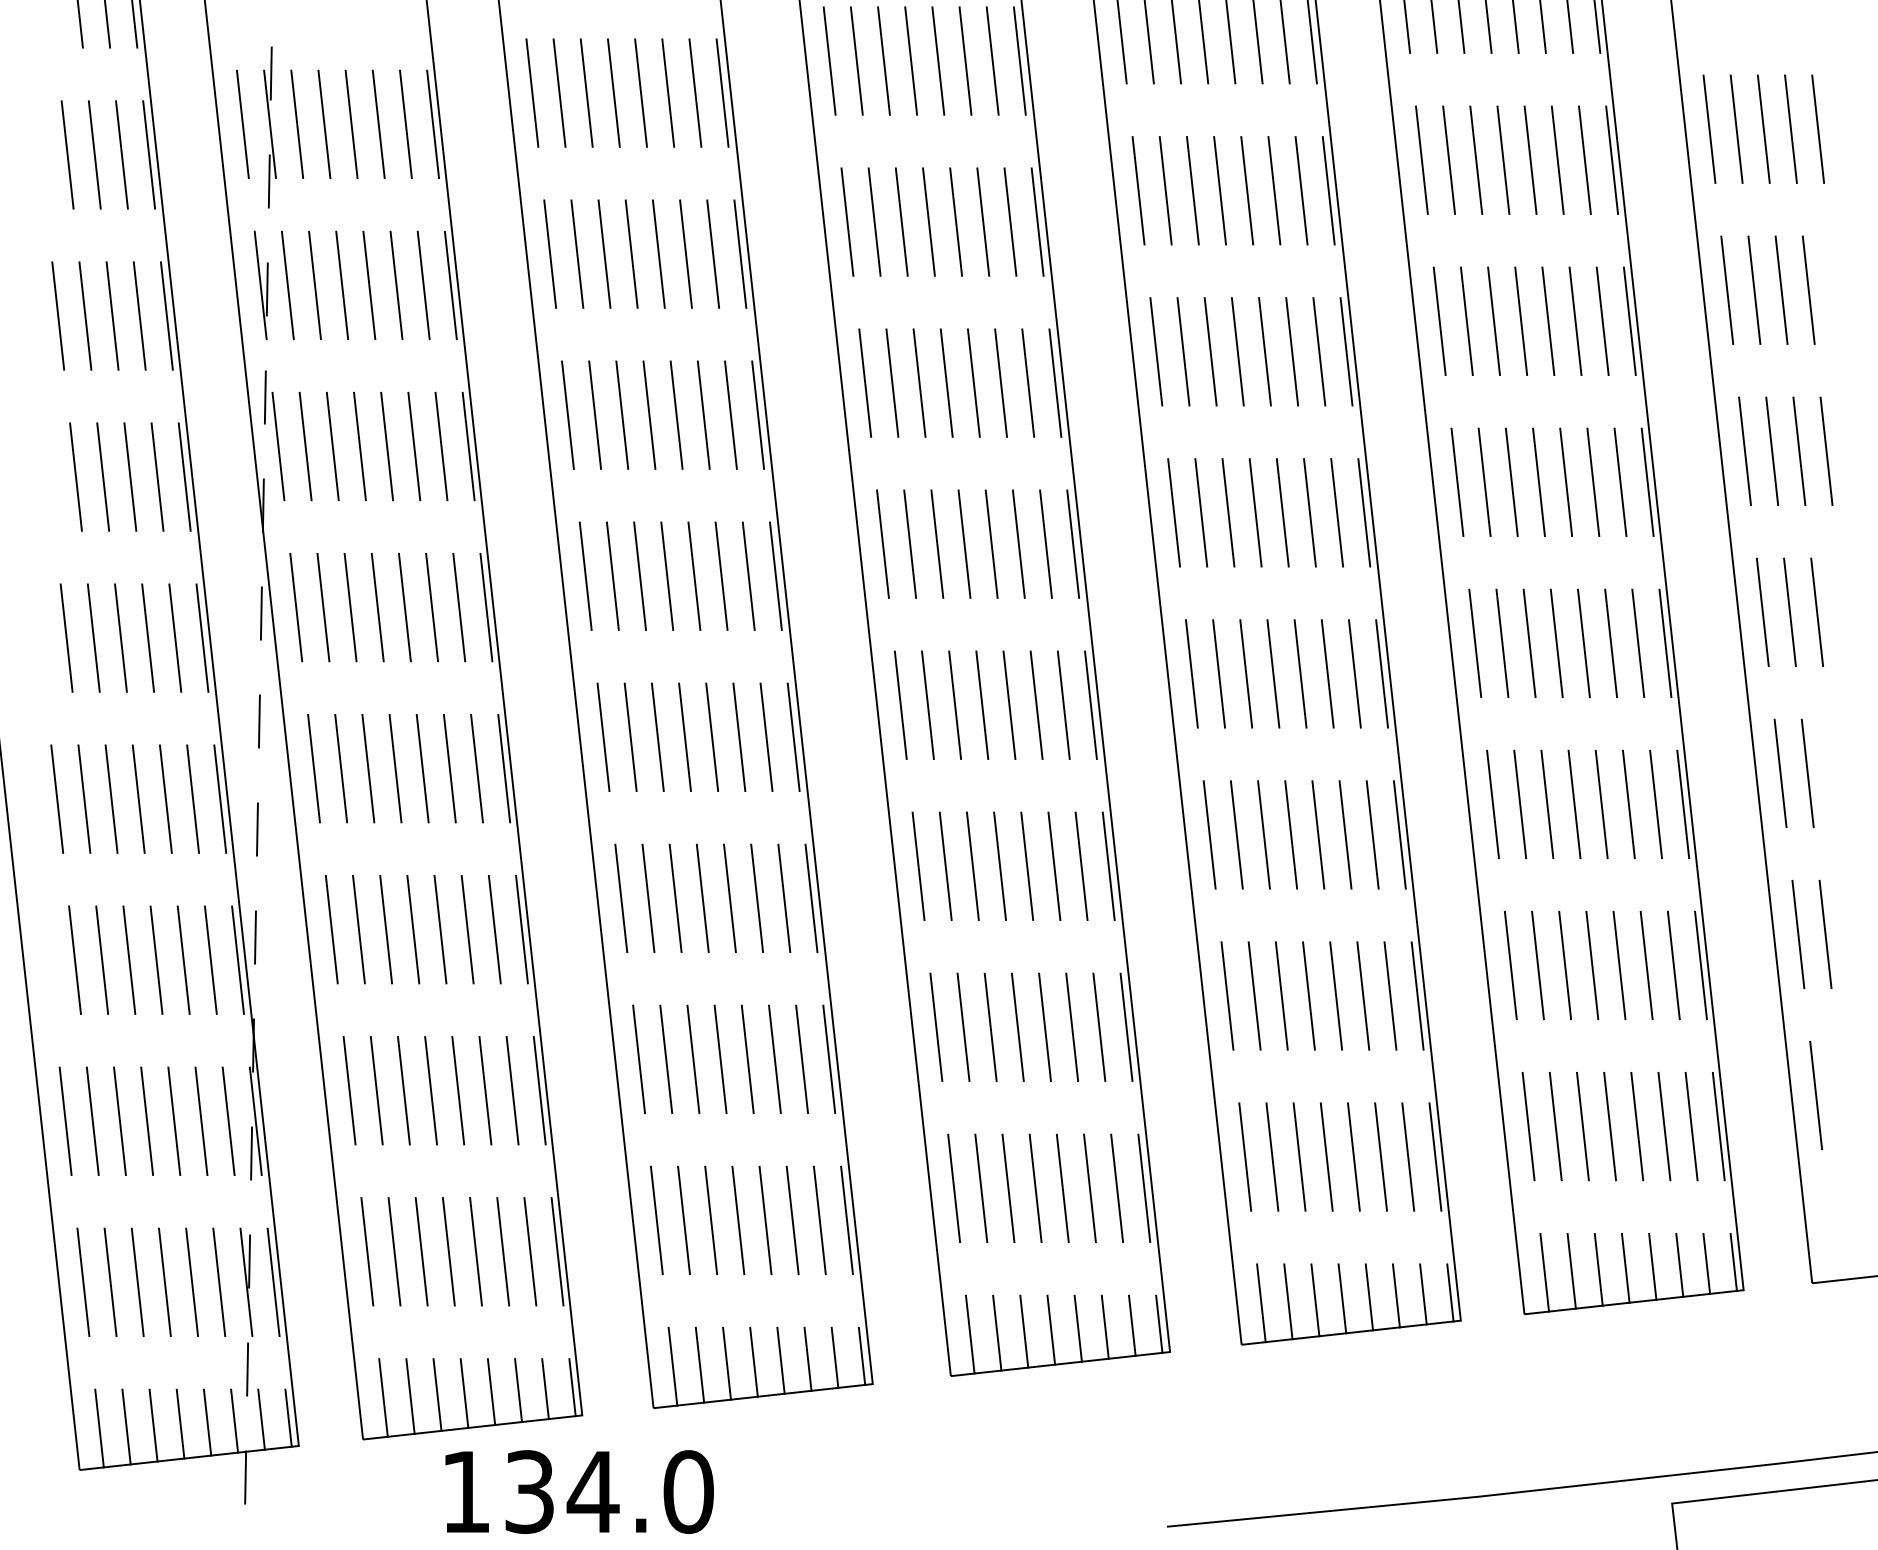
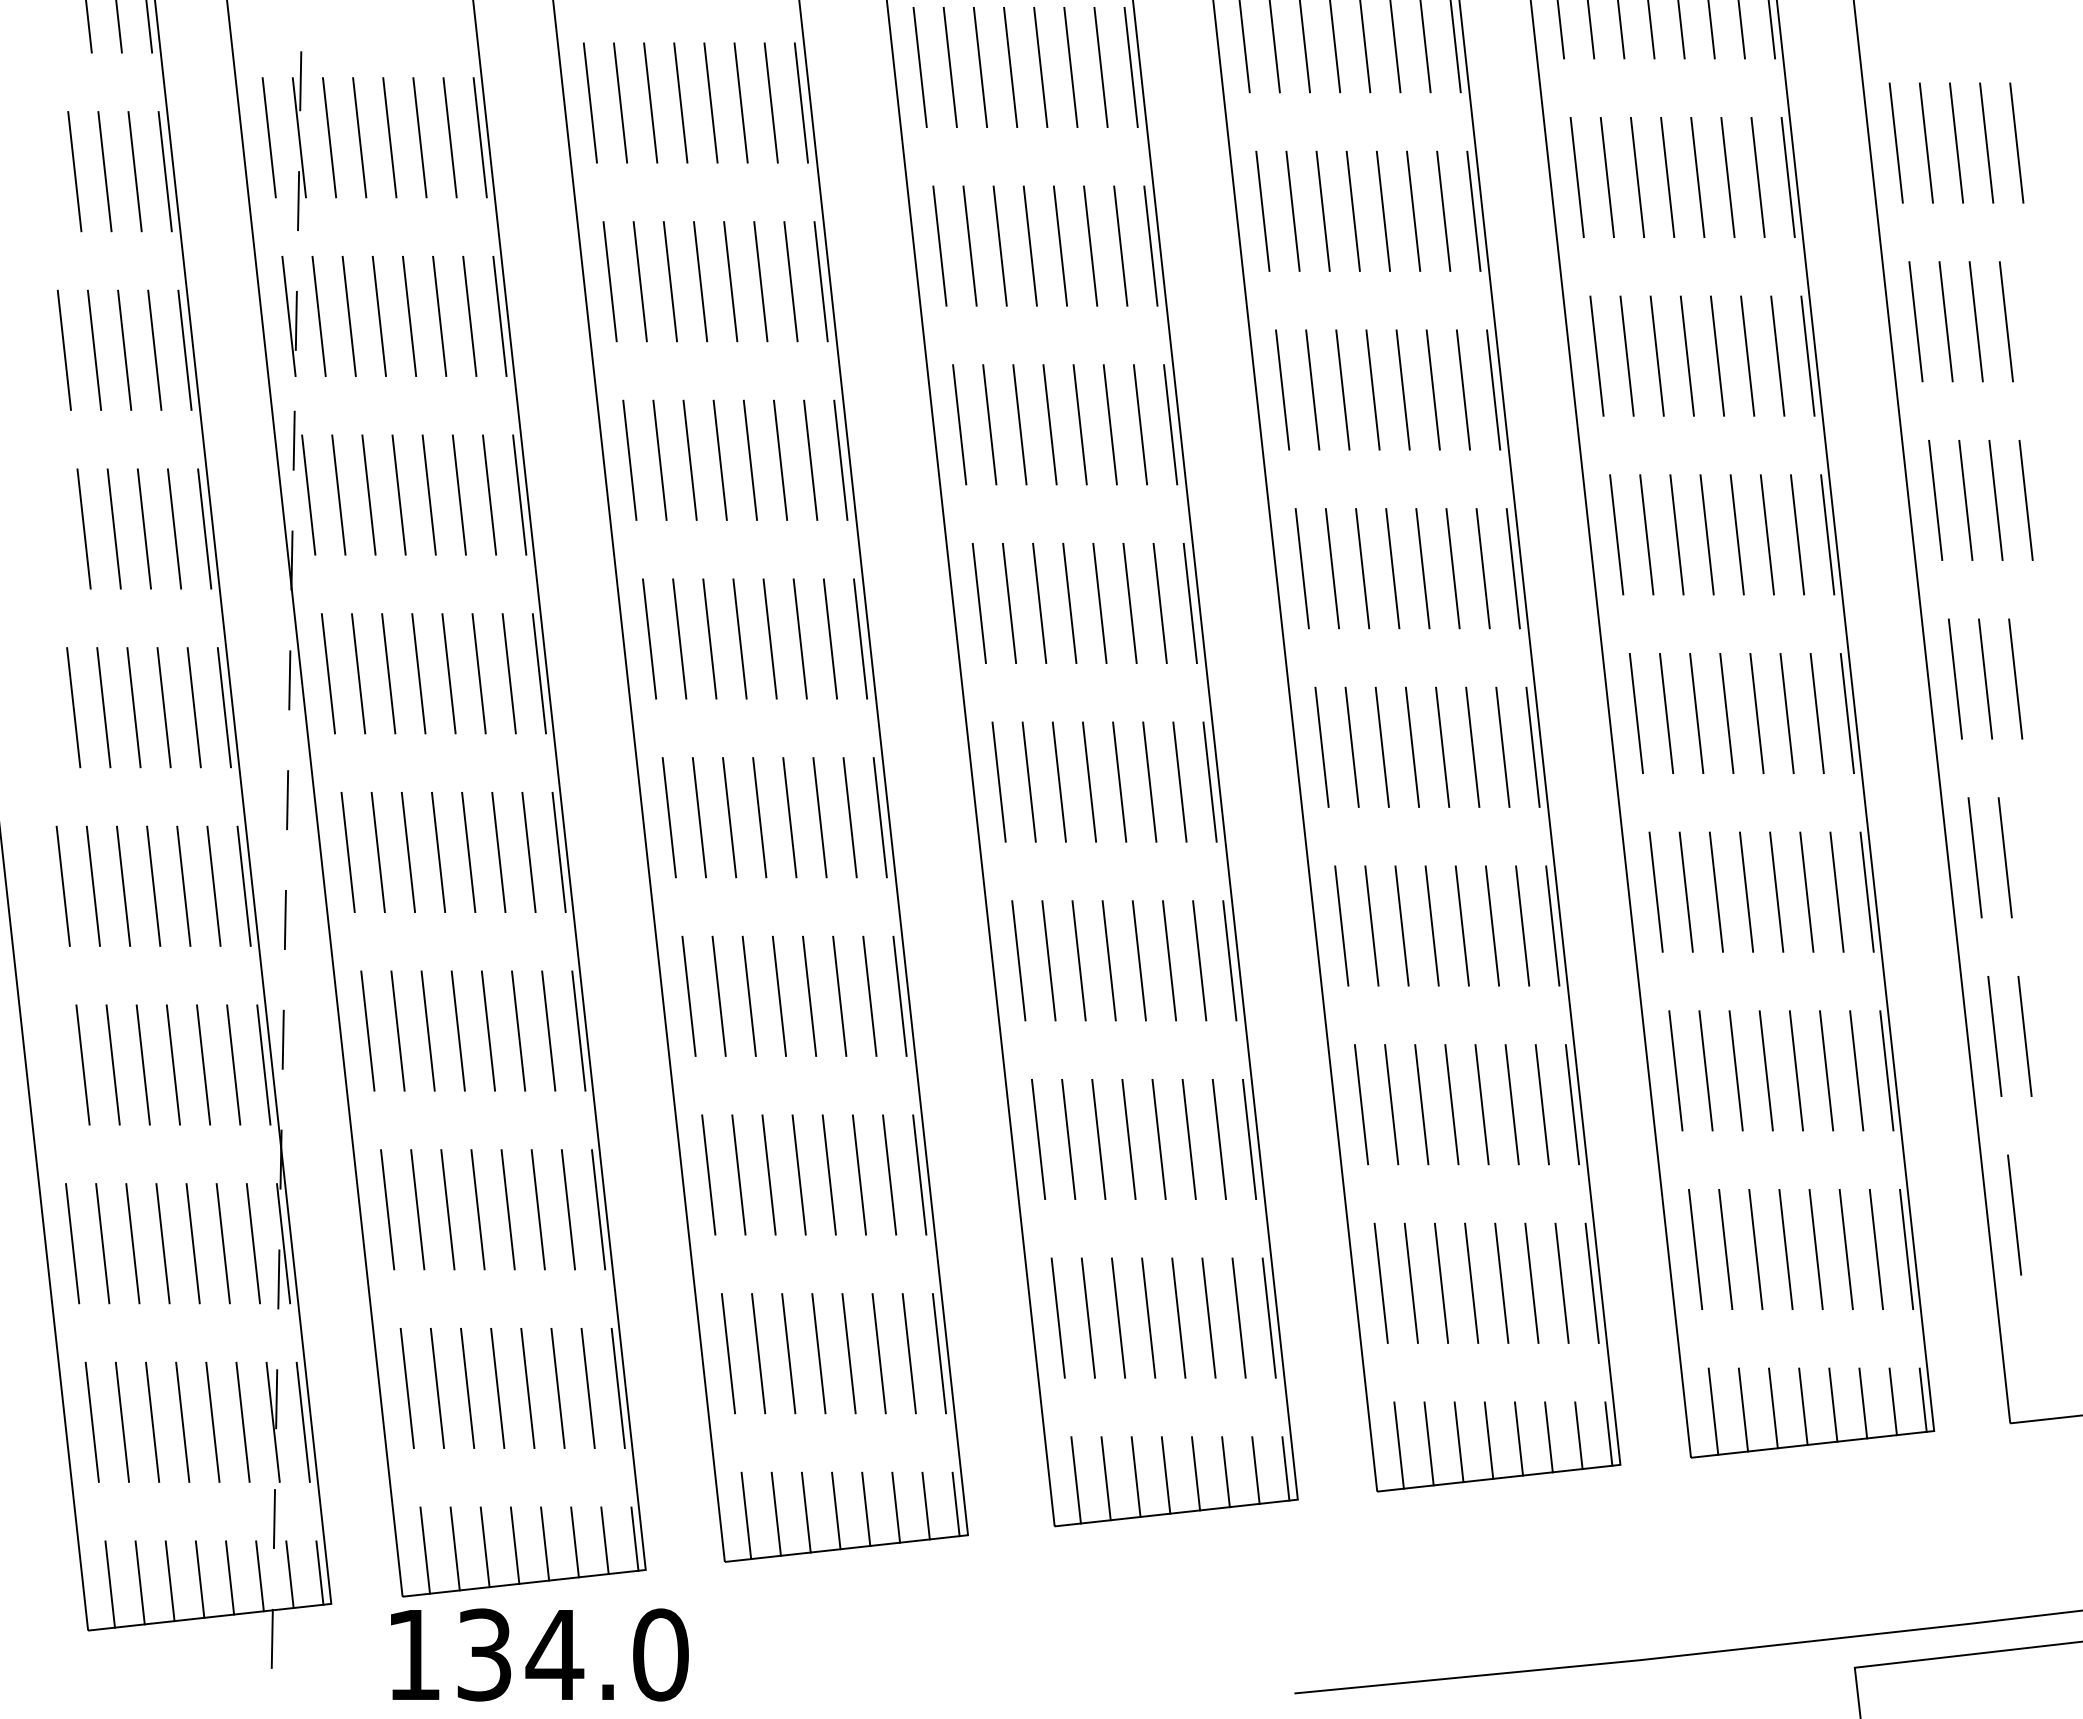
text: (579, 1491) -> (539, 1654), moved

